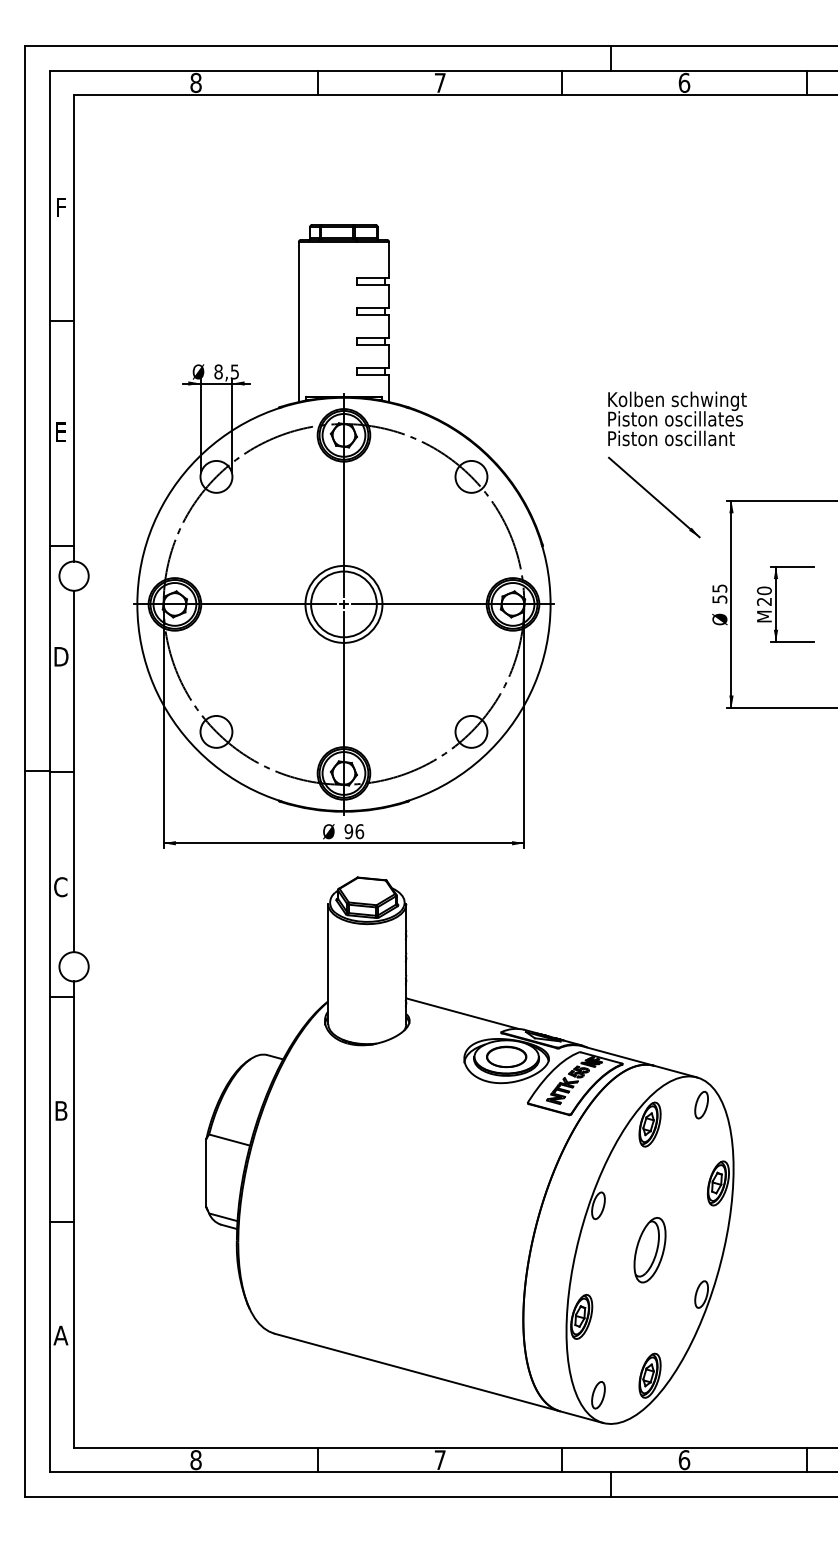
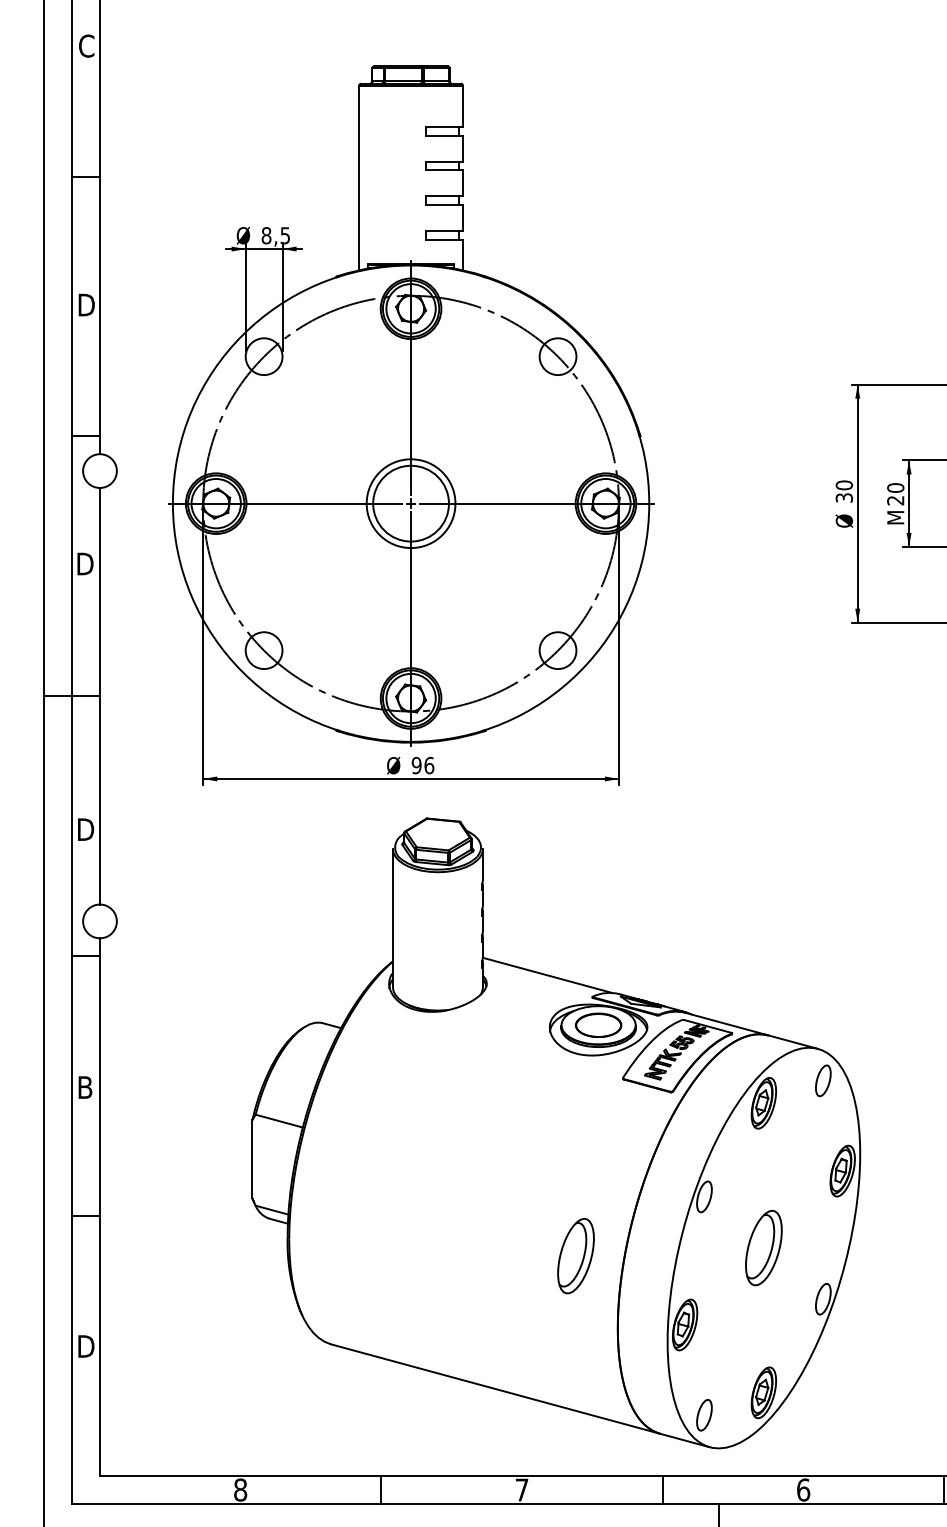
text: (62, 207) -> (86, 46), F -> C
text: (62, 431) -> (86, 304), E -> D
part: (678, 446) -> (796, 321), removed
text: (719, 593) -> (843, 491), 55 -> 30
text: (61, 887) -> (85, 829), C -> D
part: (486, 1257) -> (575, 1256), added
text: (61, 1335) -> (85, 1346), A -> D

